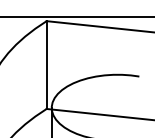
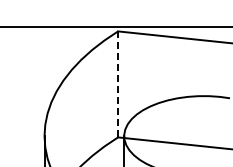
line: (46, 65) -> (118, 84), solid -> dashed

